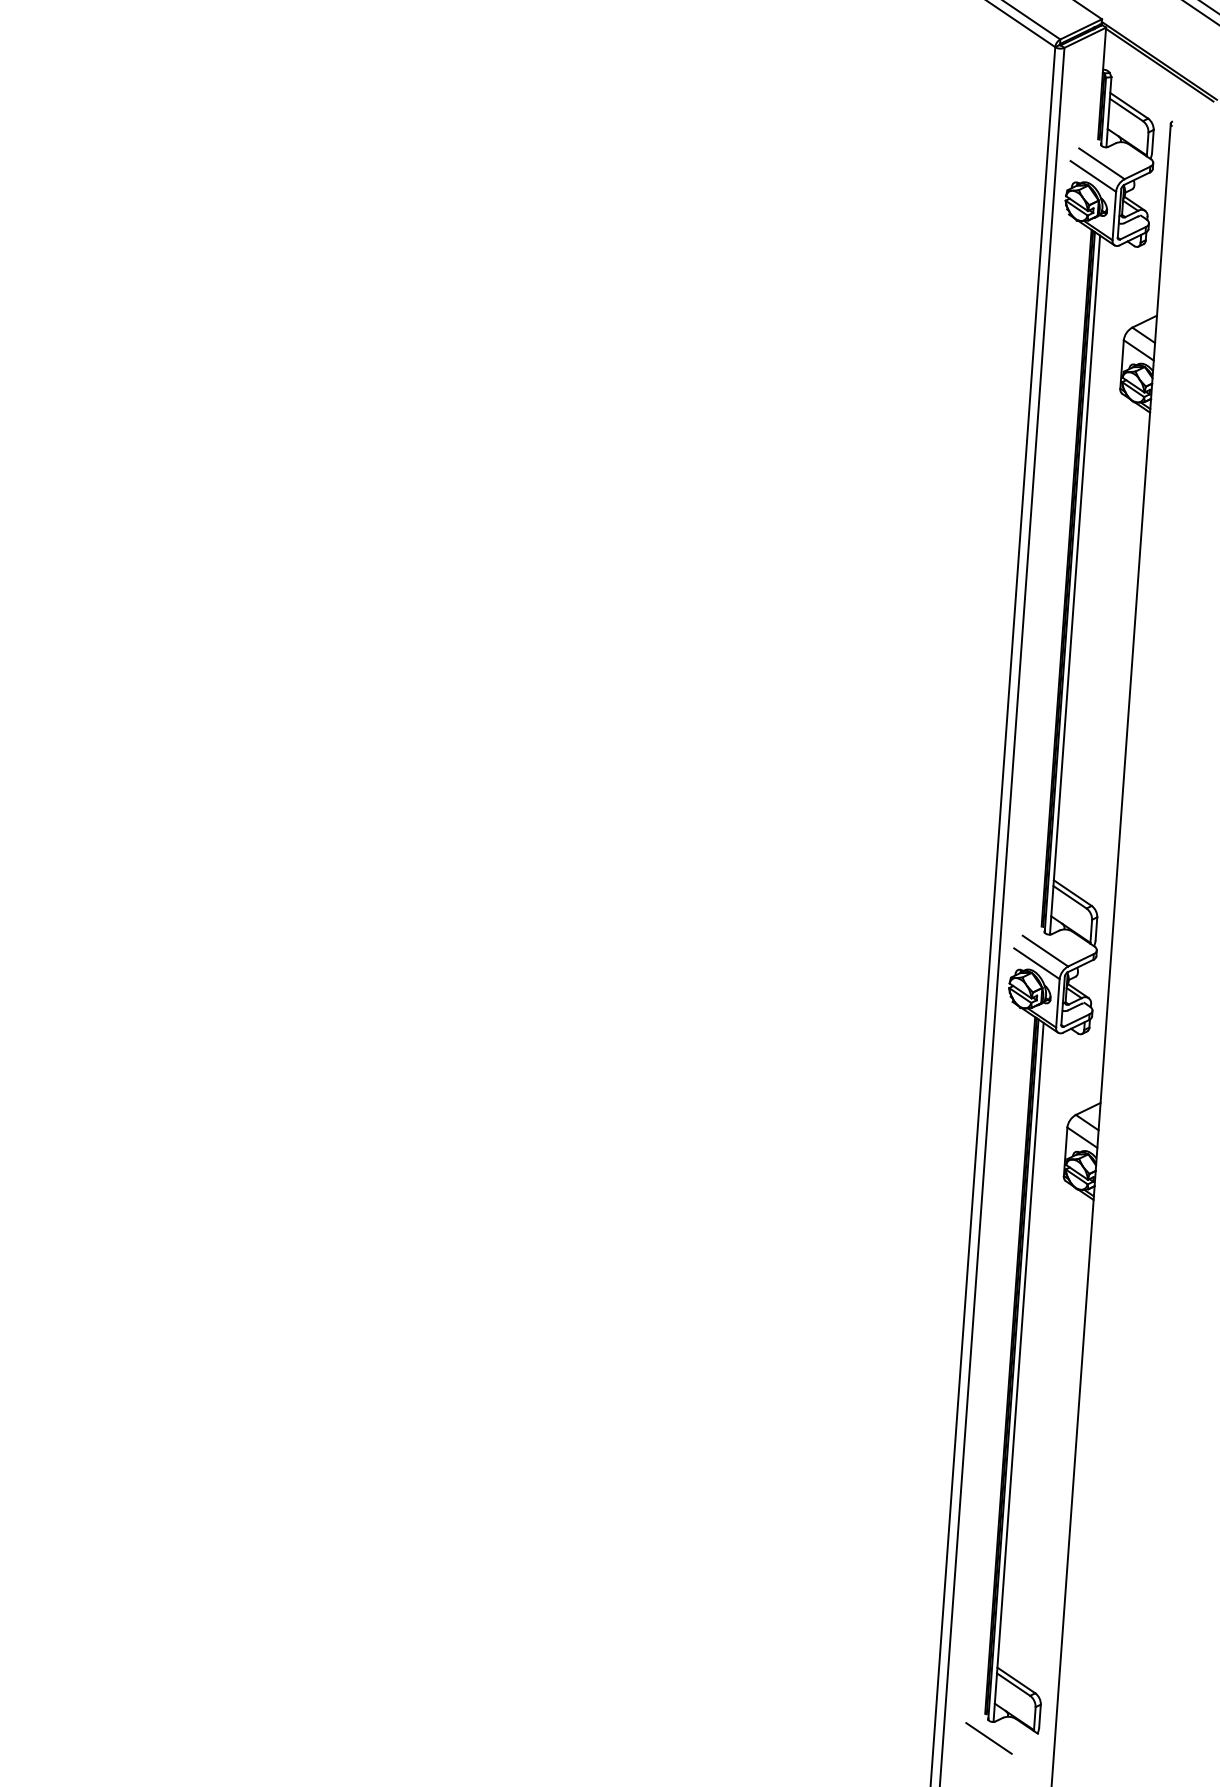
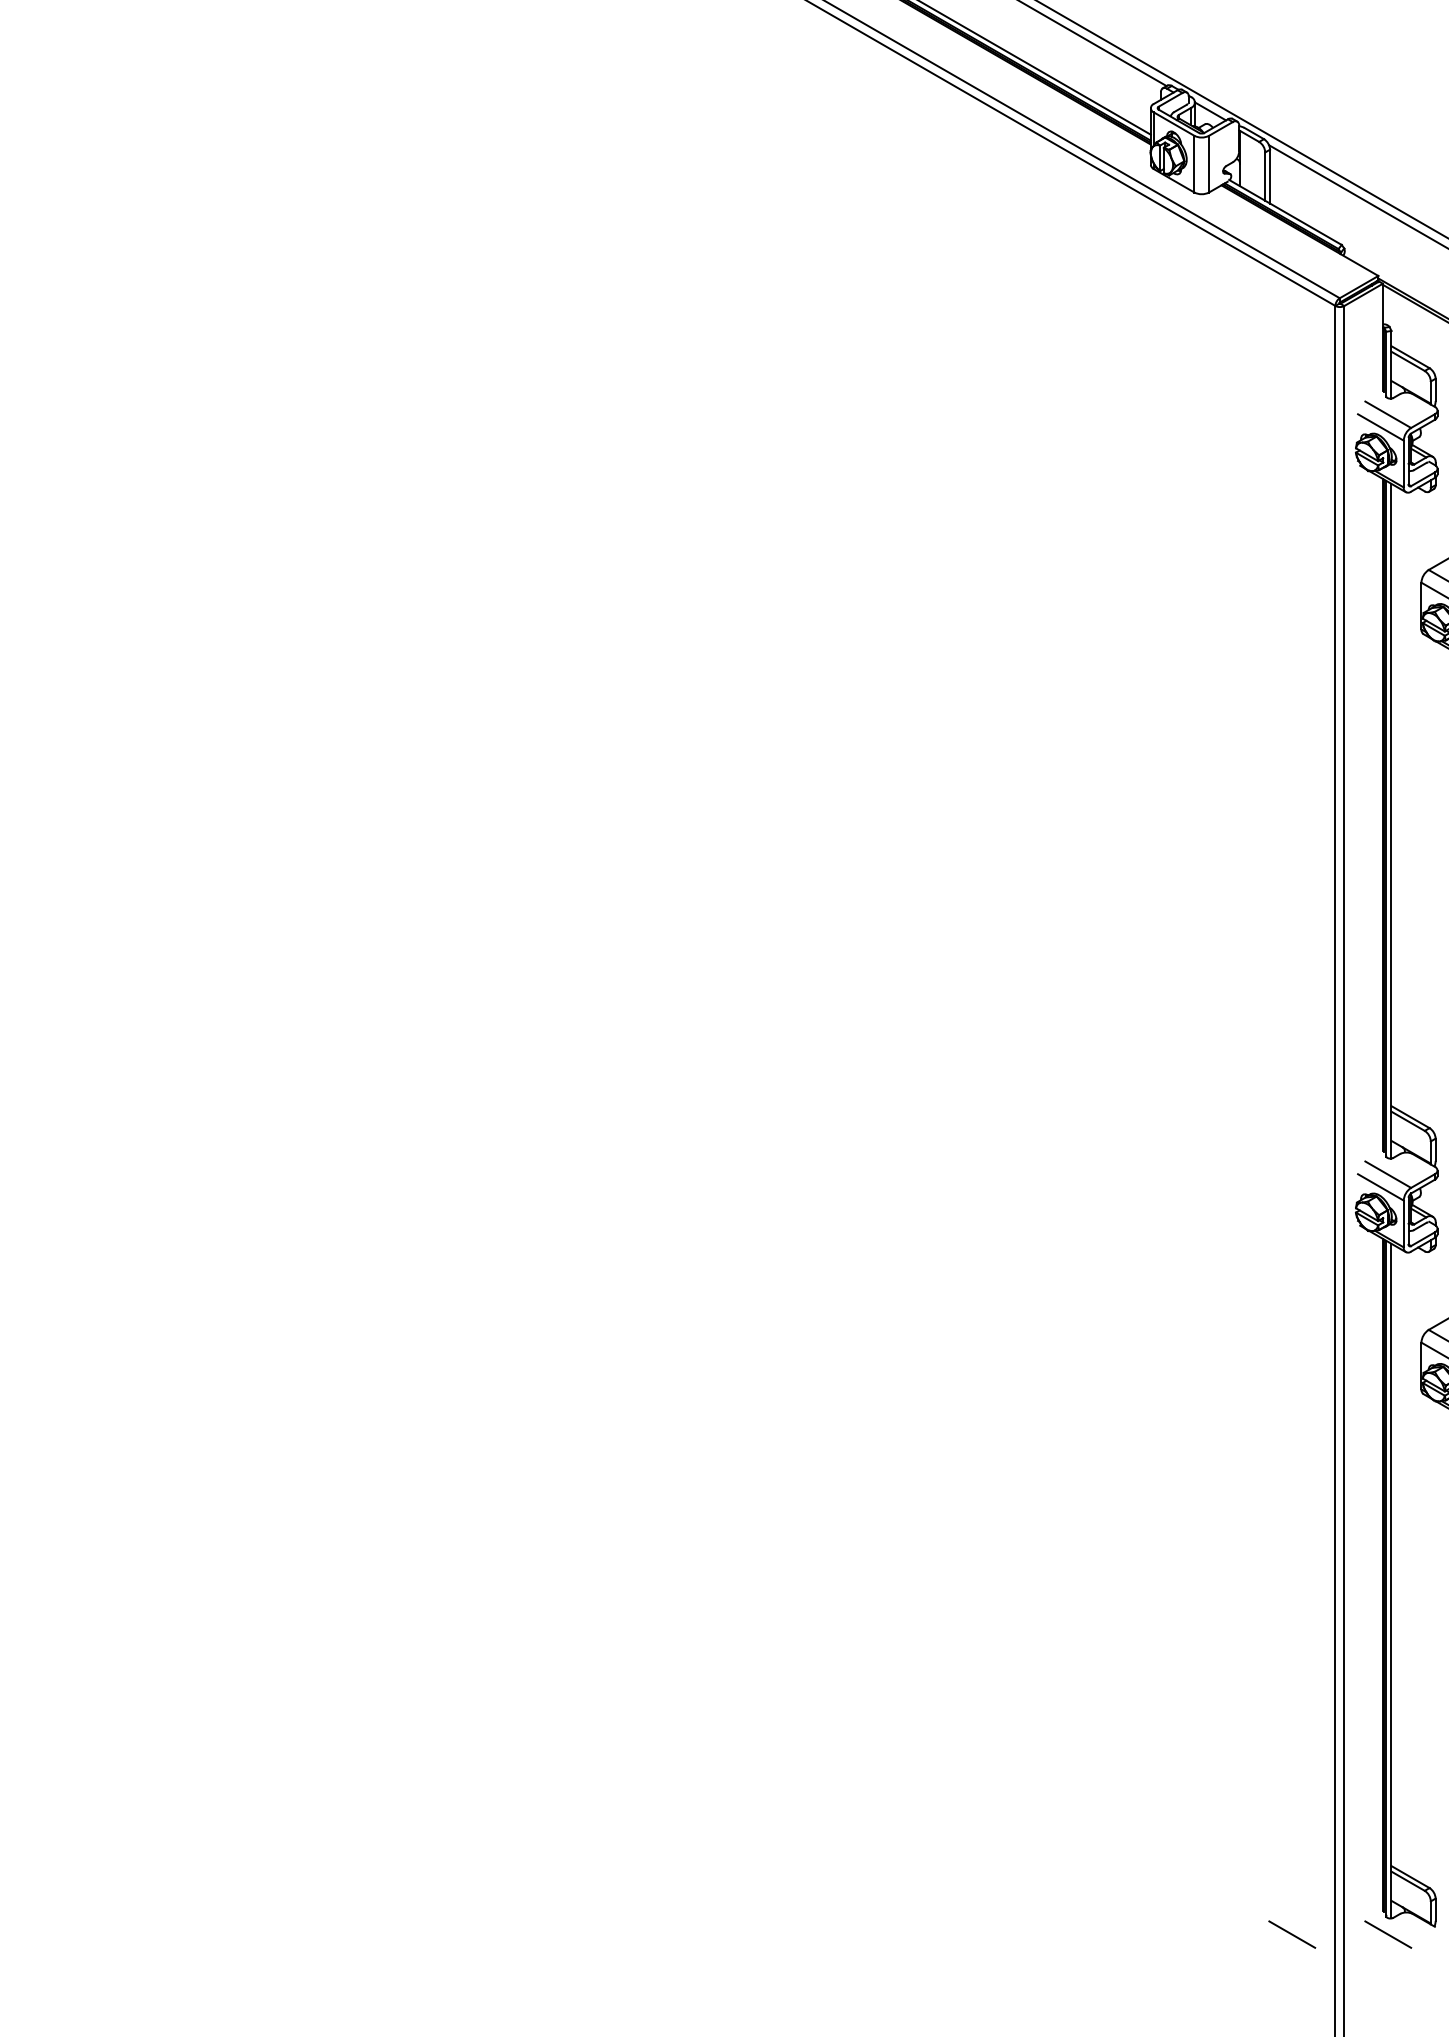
line: (889, 1731) -> (1292, 1934), added

